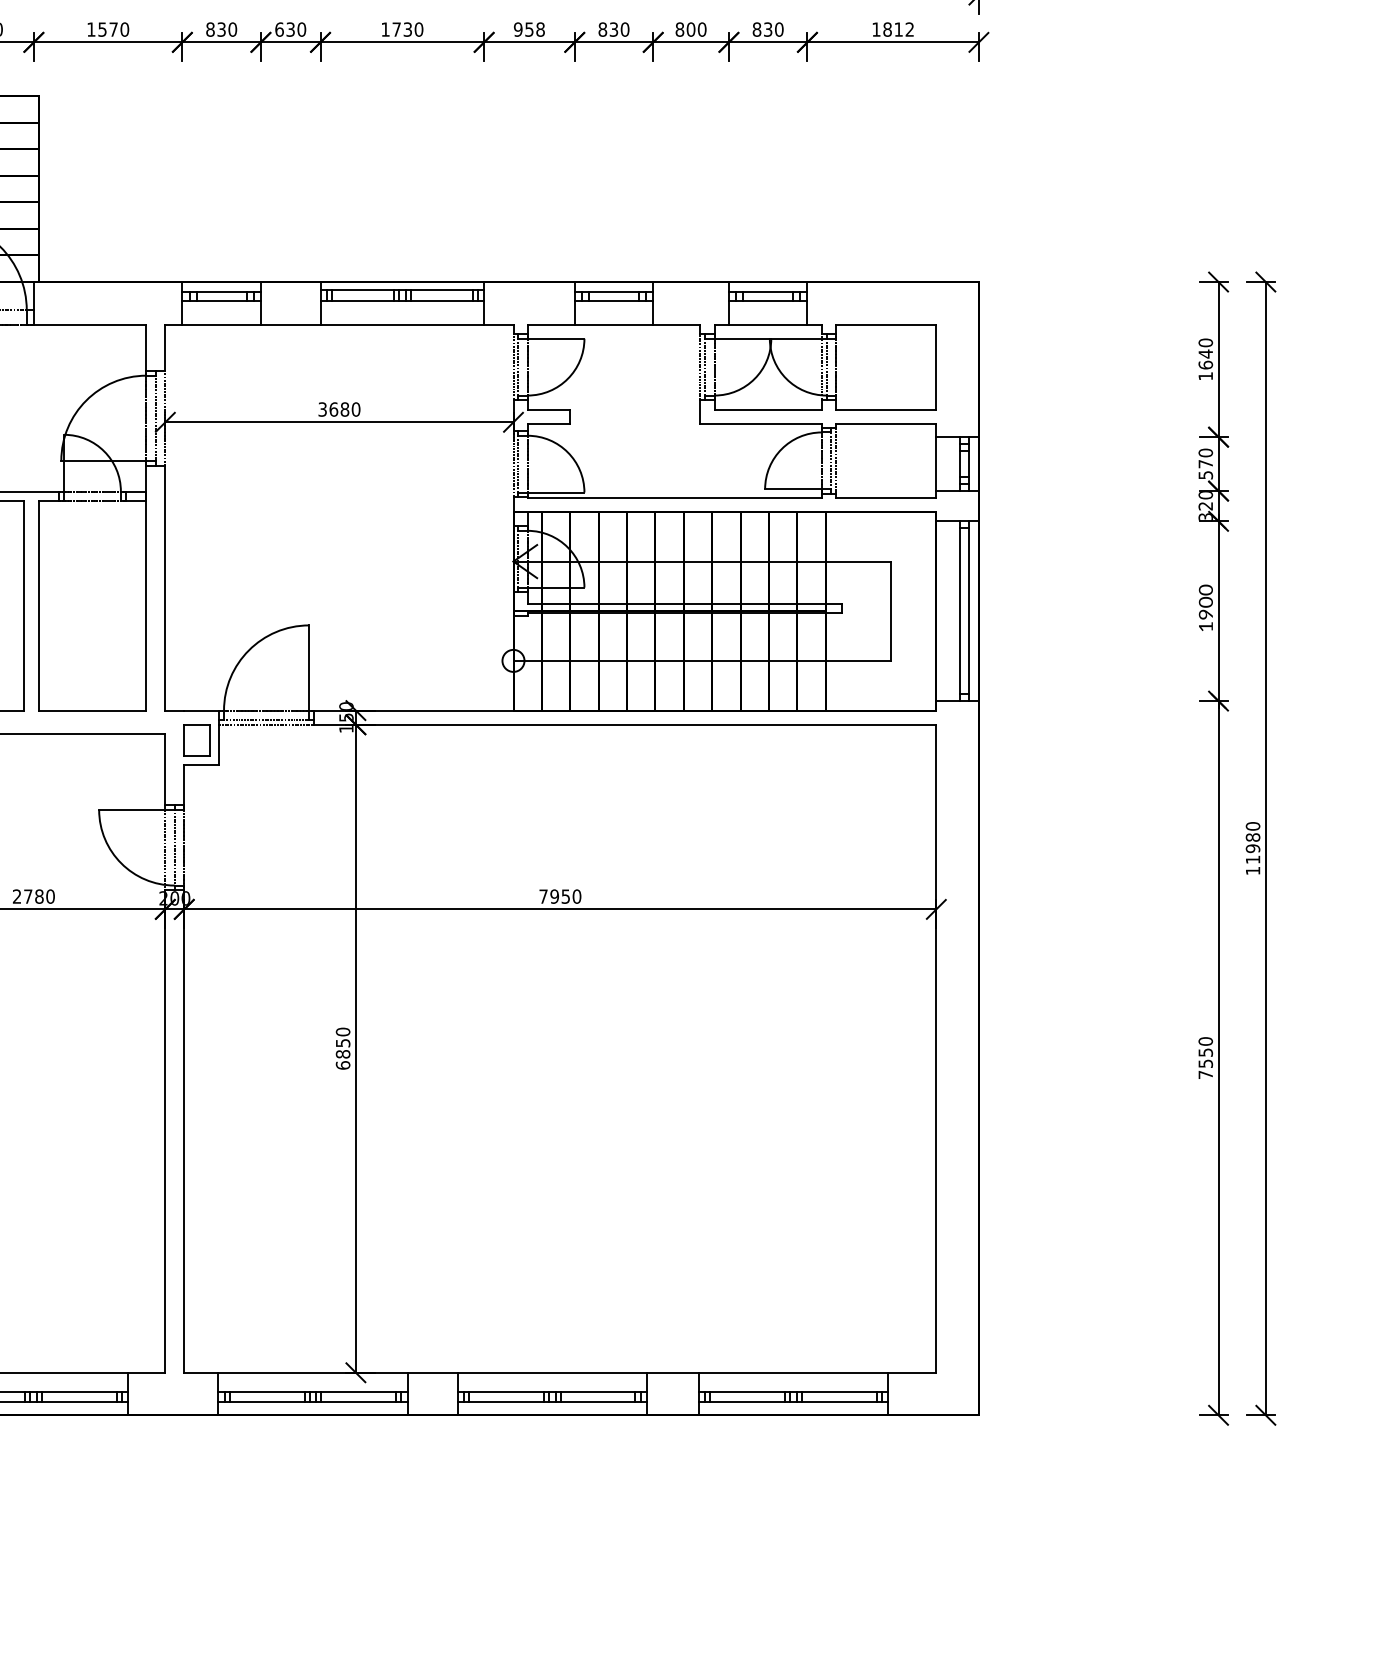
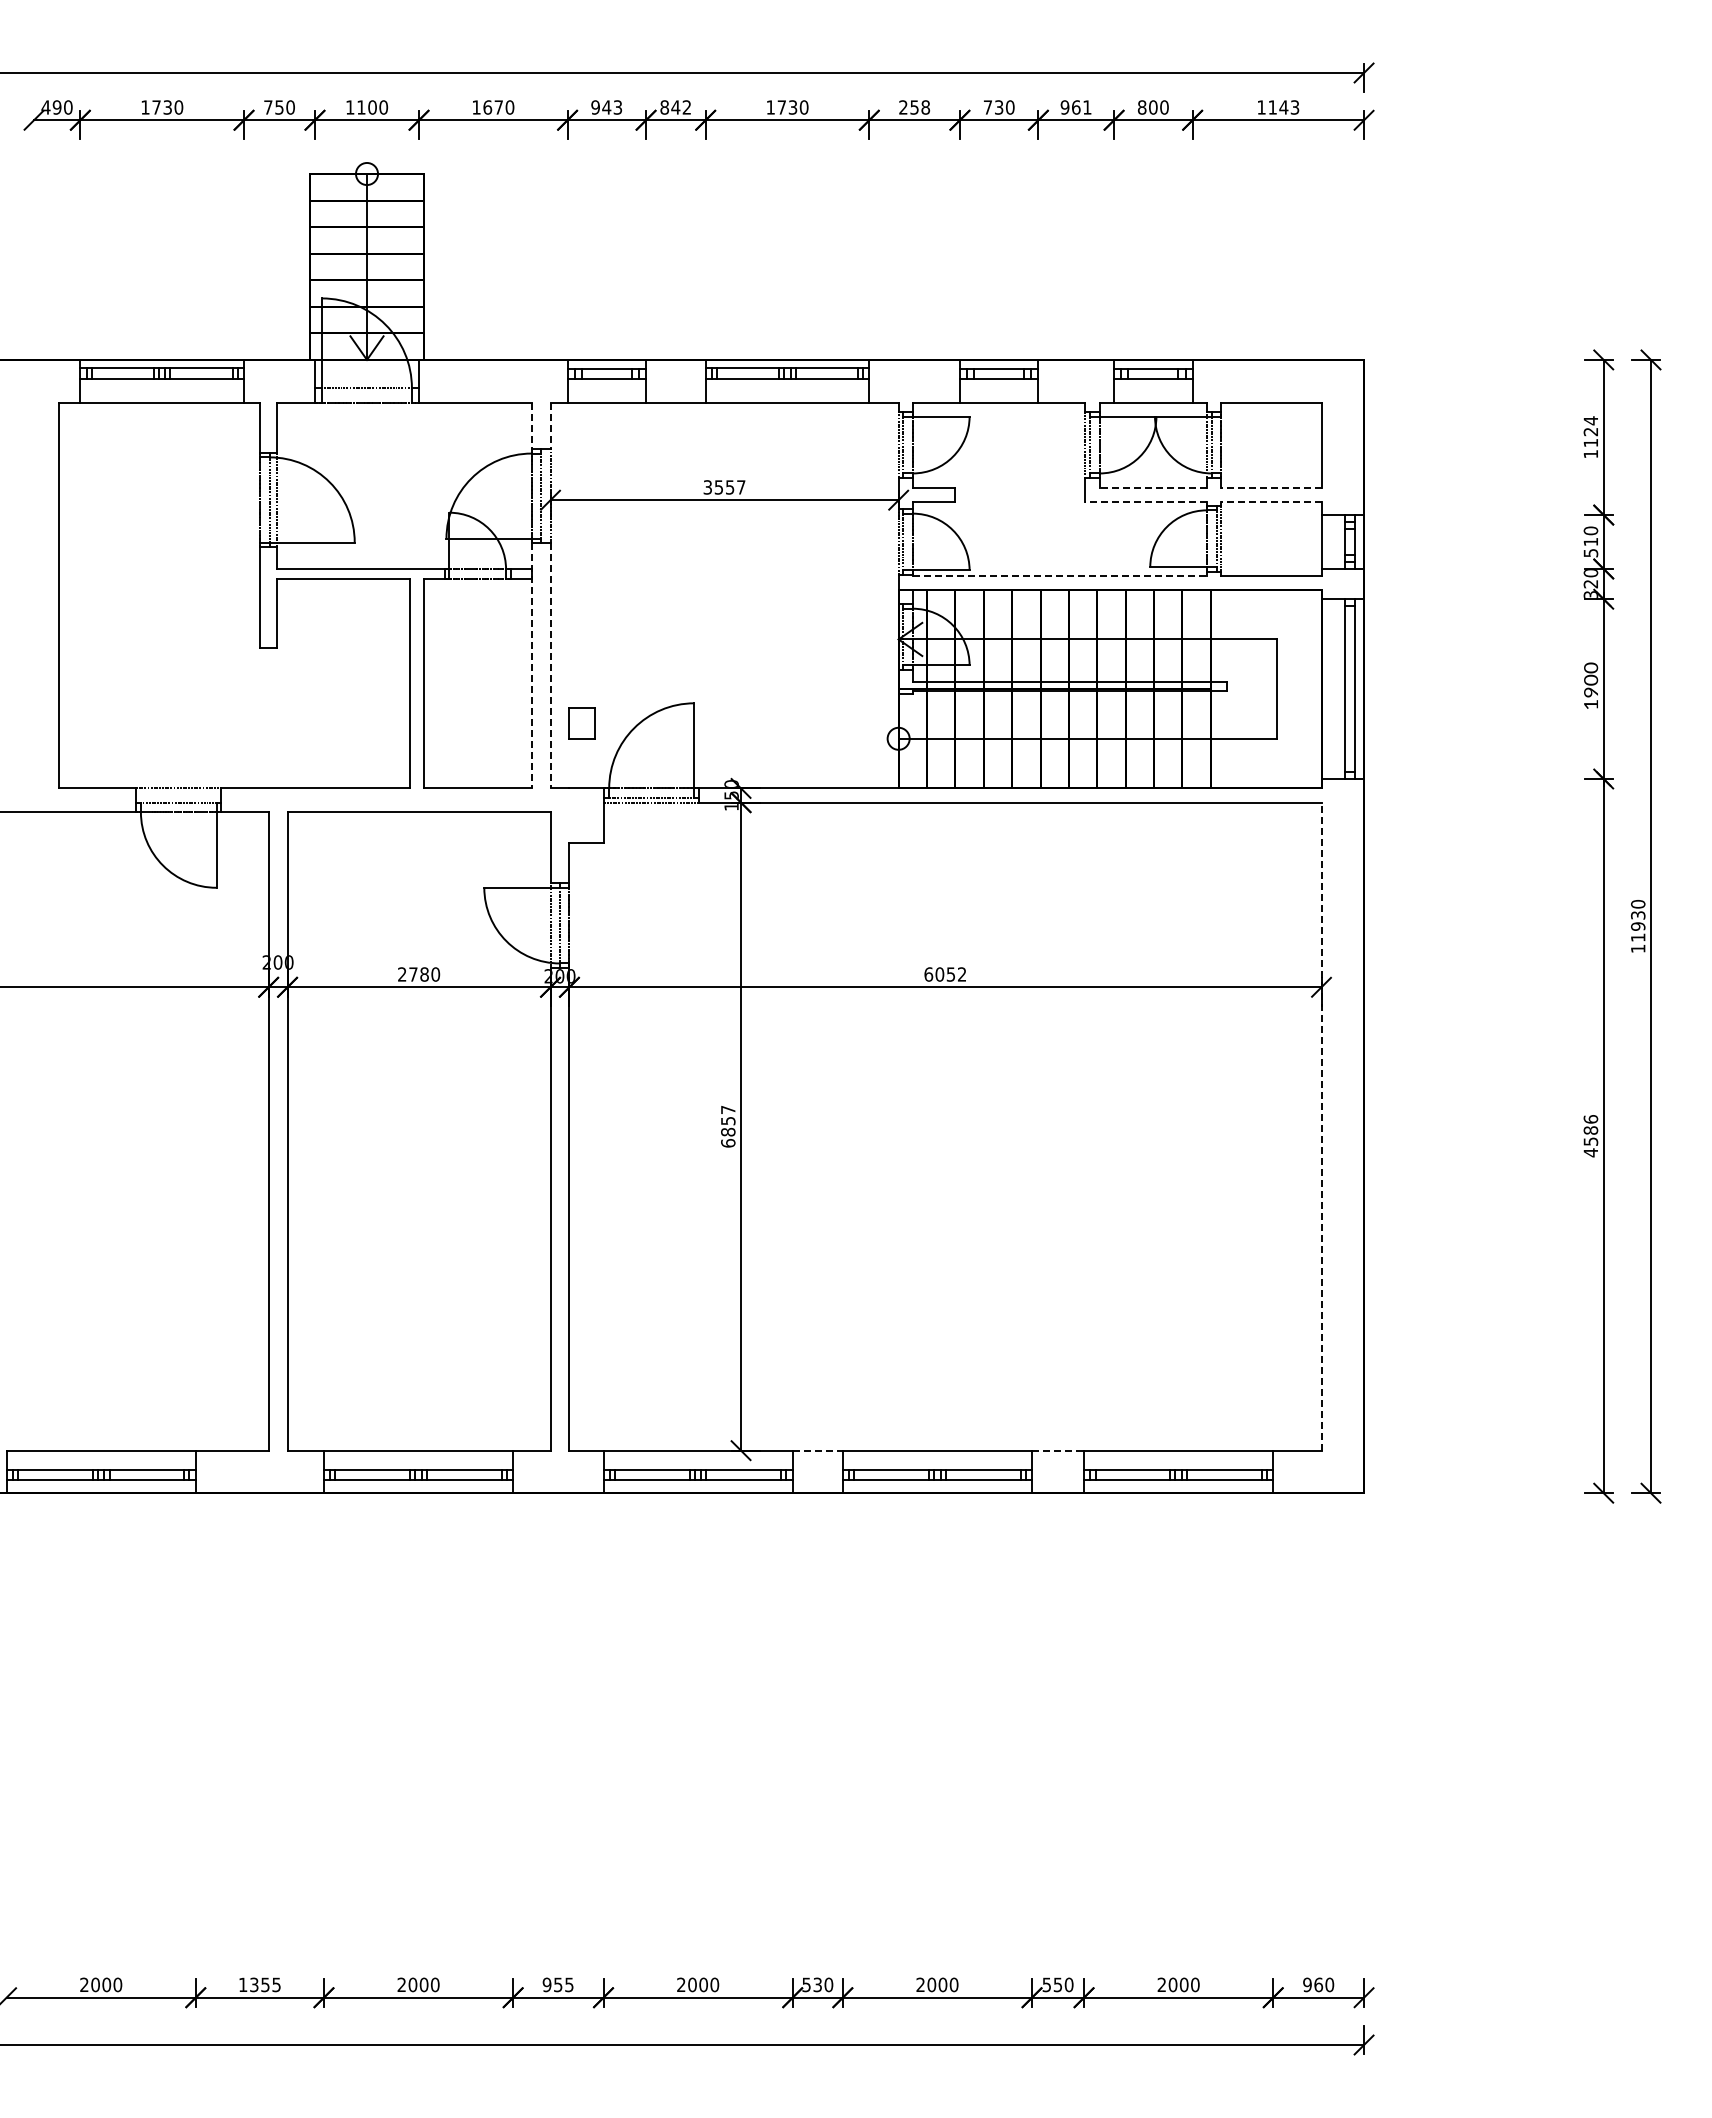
text: (102, 29) -> (487, 107), 1570 -> 1670
text: (221, 29) -> (606, 107), 830 -> 943
text: (290, 29) -> (675, 107), 630 -> 842
text: (518, 29) -> (903, 107), 958 -> 258
text: (602, 29) -> (987, 107), 830 -> 730
text: (690, 29) -> (1075, 107), 800 -> 961
text: (768, 29) -> (1153, 107), 830 -> 800
text: (898, 29) -> (1283, 107), 1812 -> 1143
line: (146, 348) -> (531, 426), solid -> dashed
line: (165, 348) -> (550, 426), solid -> dashed
text: (1205, 353) -> (1590, 431), 1640 -> 1124
text: (344, 409) -> (729, 487), 3680 -> 3557
line: (768, 409) -> (1153, 487), solid -> dashed
line: (885, 409) -> (1270, 487), solid -> dashed
line: (761, 423) -> (1146, 501), solid -> dashed
line: (885, 423) -> (1270, 501), solid -> dashed
text: (1205, 464) -> (1590, 542), 570 -> 510
line: (675, 497) -> (1060, 575), solid -> dashed
line: (146, 587) -> (531, 665), solid -> dashed
line: (165, 587) -> (550, 665), solid -> dashed
part: (196, 740) -> (581, 723), moved
text: (1253, 837) -> (1638, 915), 11980 -> 11930
text: (560, 896) -> (945, 974), 7950 -> 6052
text: (343, 1031) -> (728, 1109), 6850 -> 6857
line: (936, 1048) -> (1321, 1126), solid -> dashed
text: (1205, 1058) -> (1590, 1136), 7550 -> 4586
line: (433, 1372) -> (818, 1450), solid -> dashed
line: (673, 1372) -> (1058, 1450), solid -> dashed

